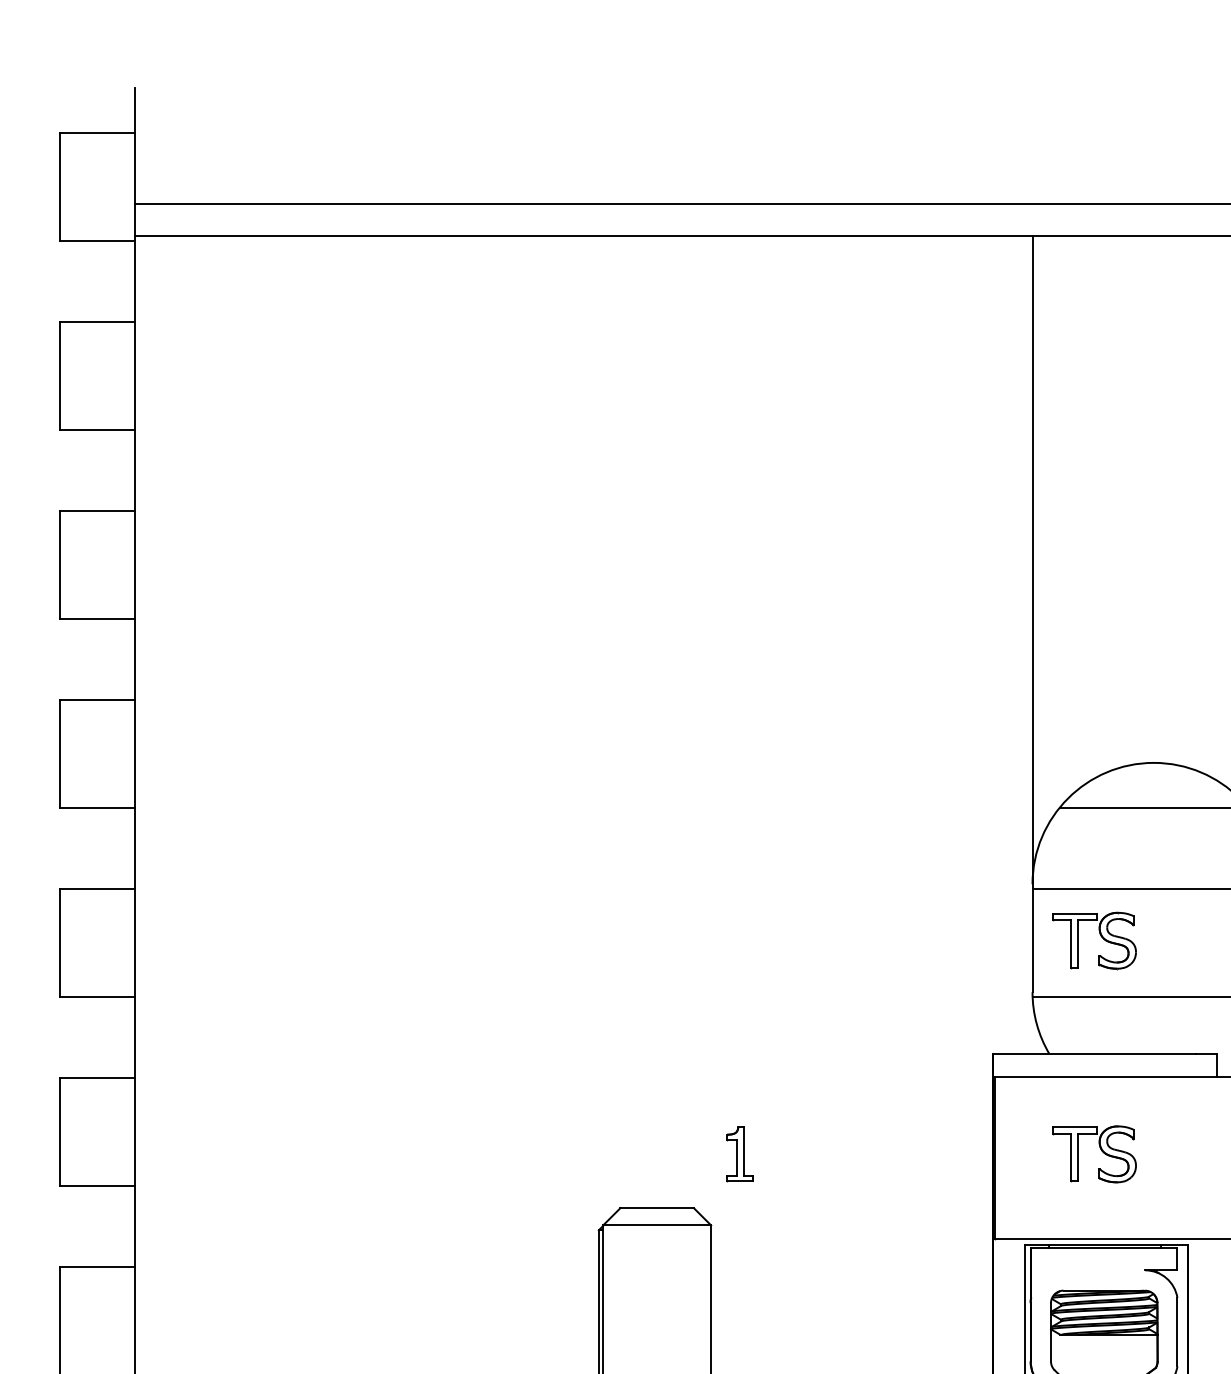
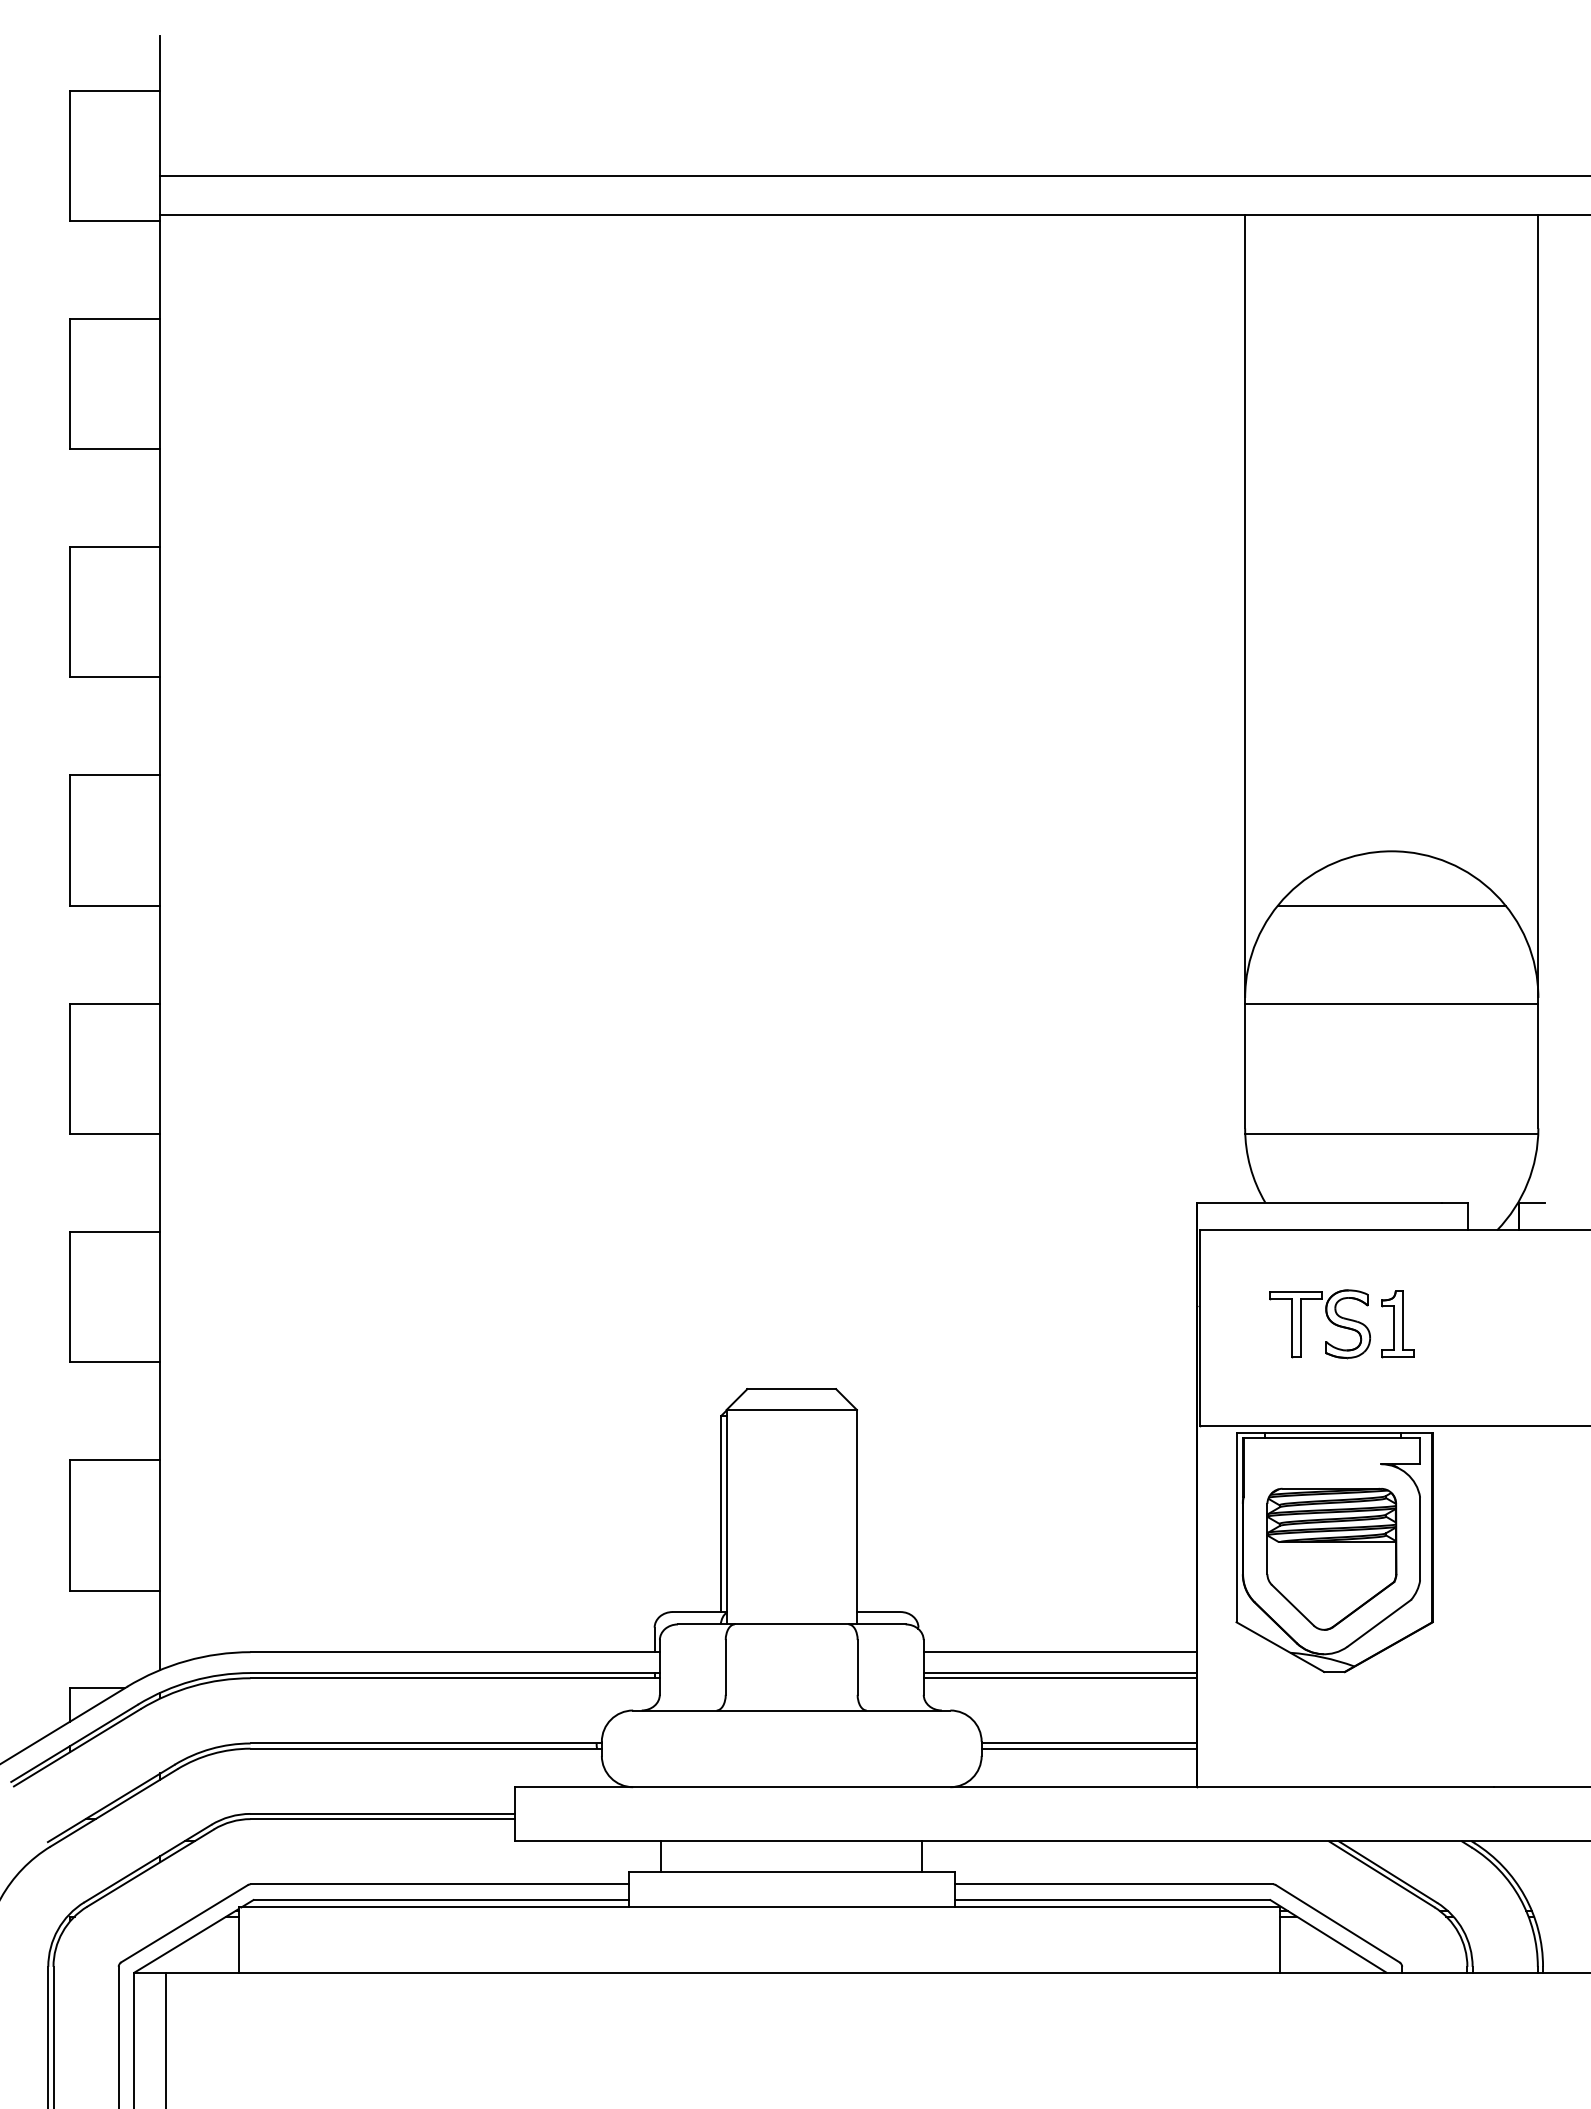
part: (1101, 937) -> (1328, 1062), removed
part: (739, 1154) -> (1397, 1324), moved

